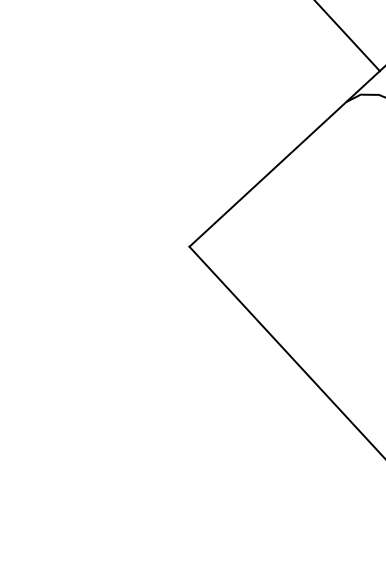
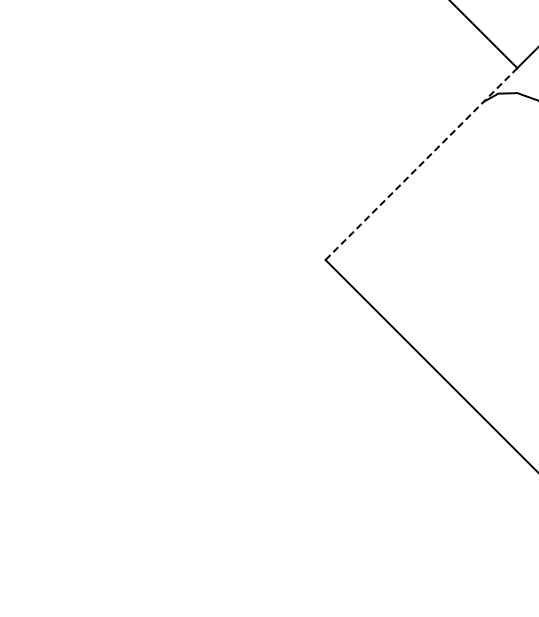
line: (284, 159) -> (421, 164), solid -> dashed

